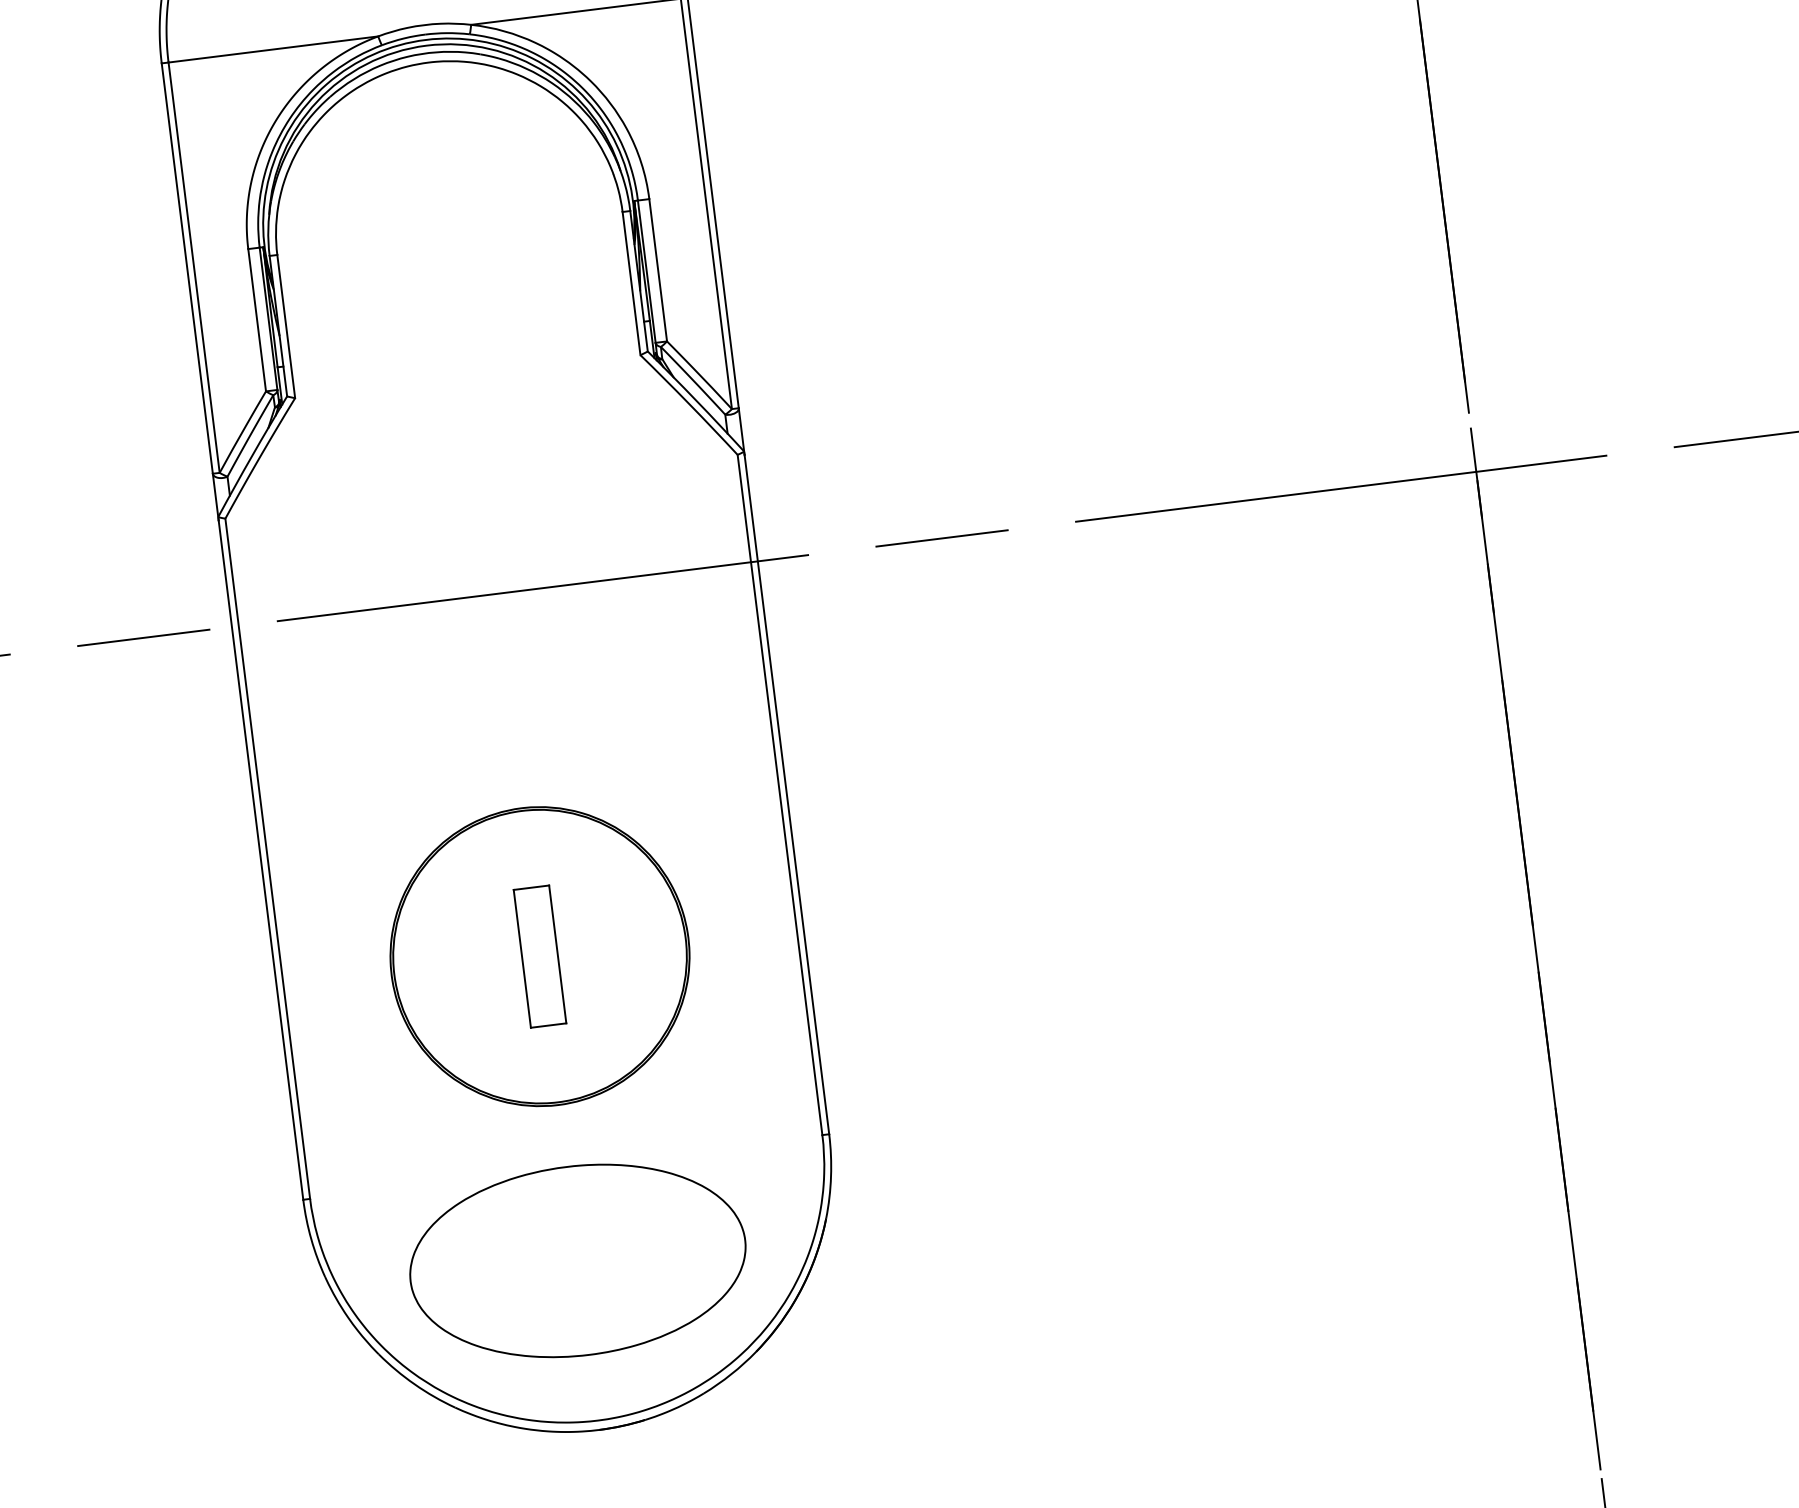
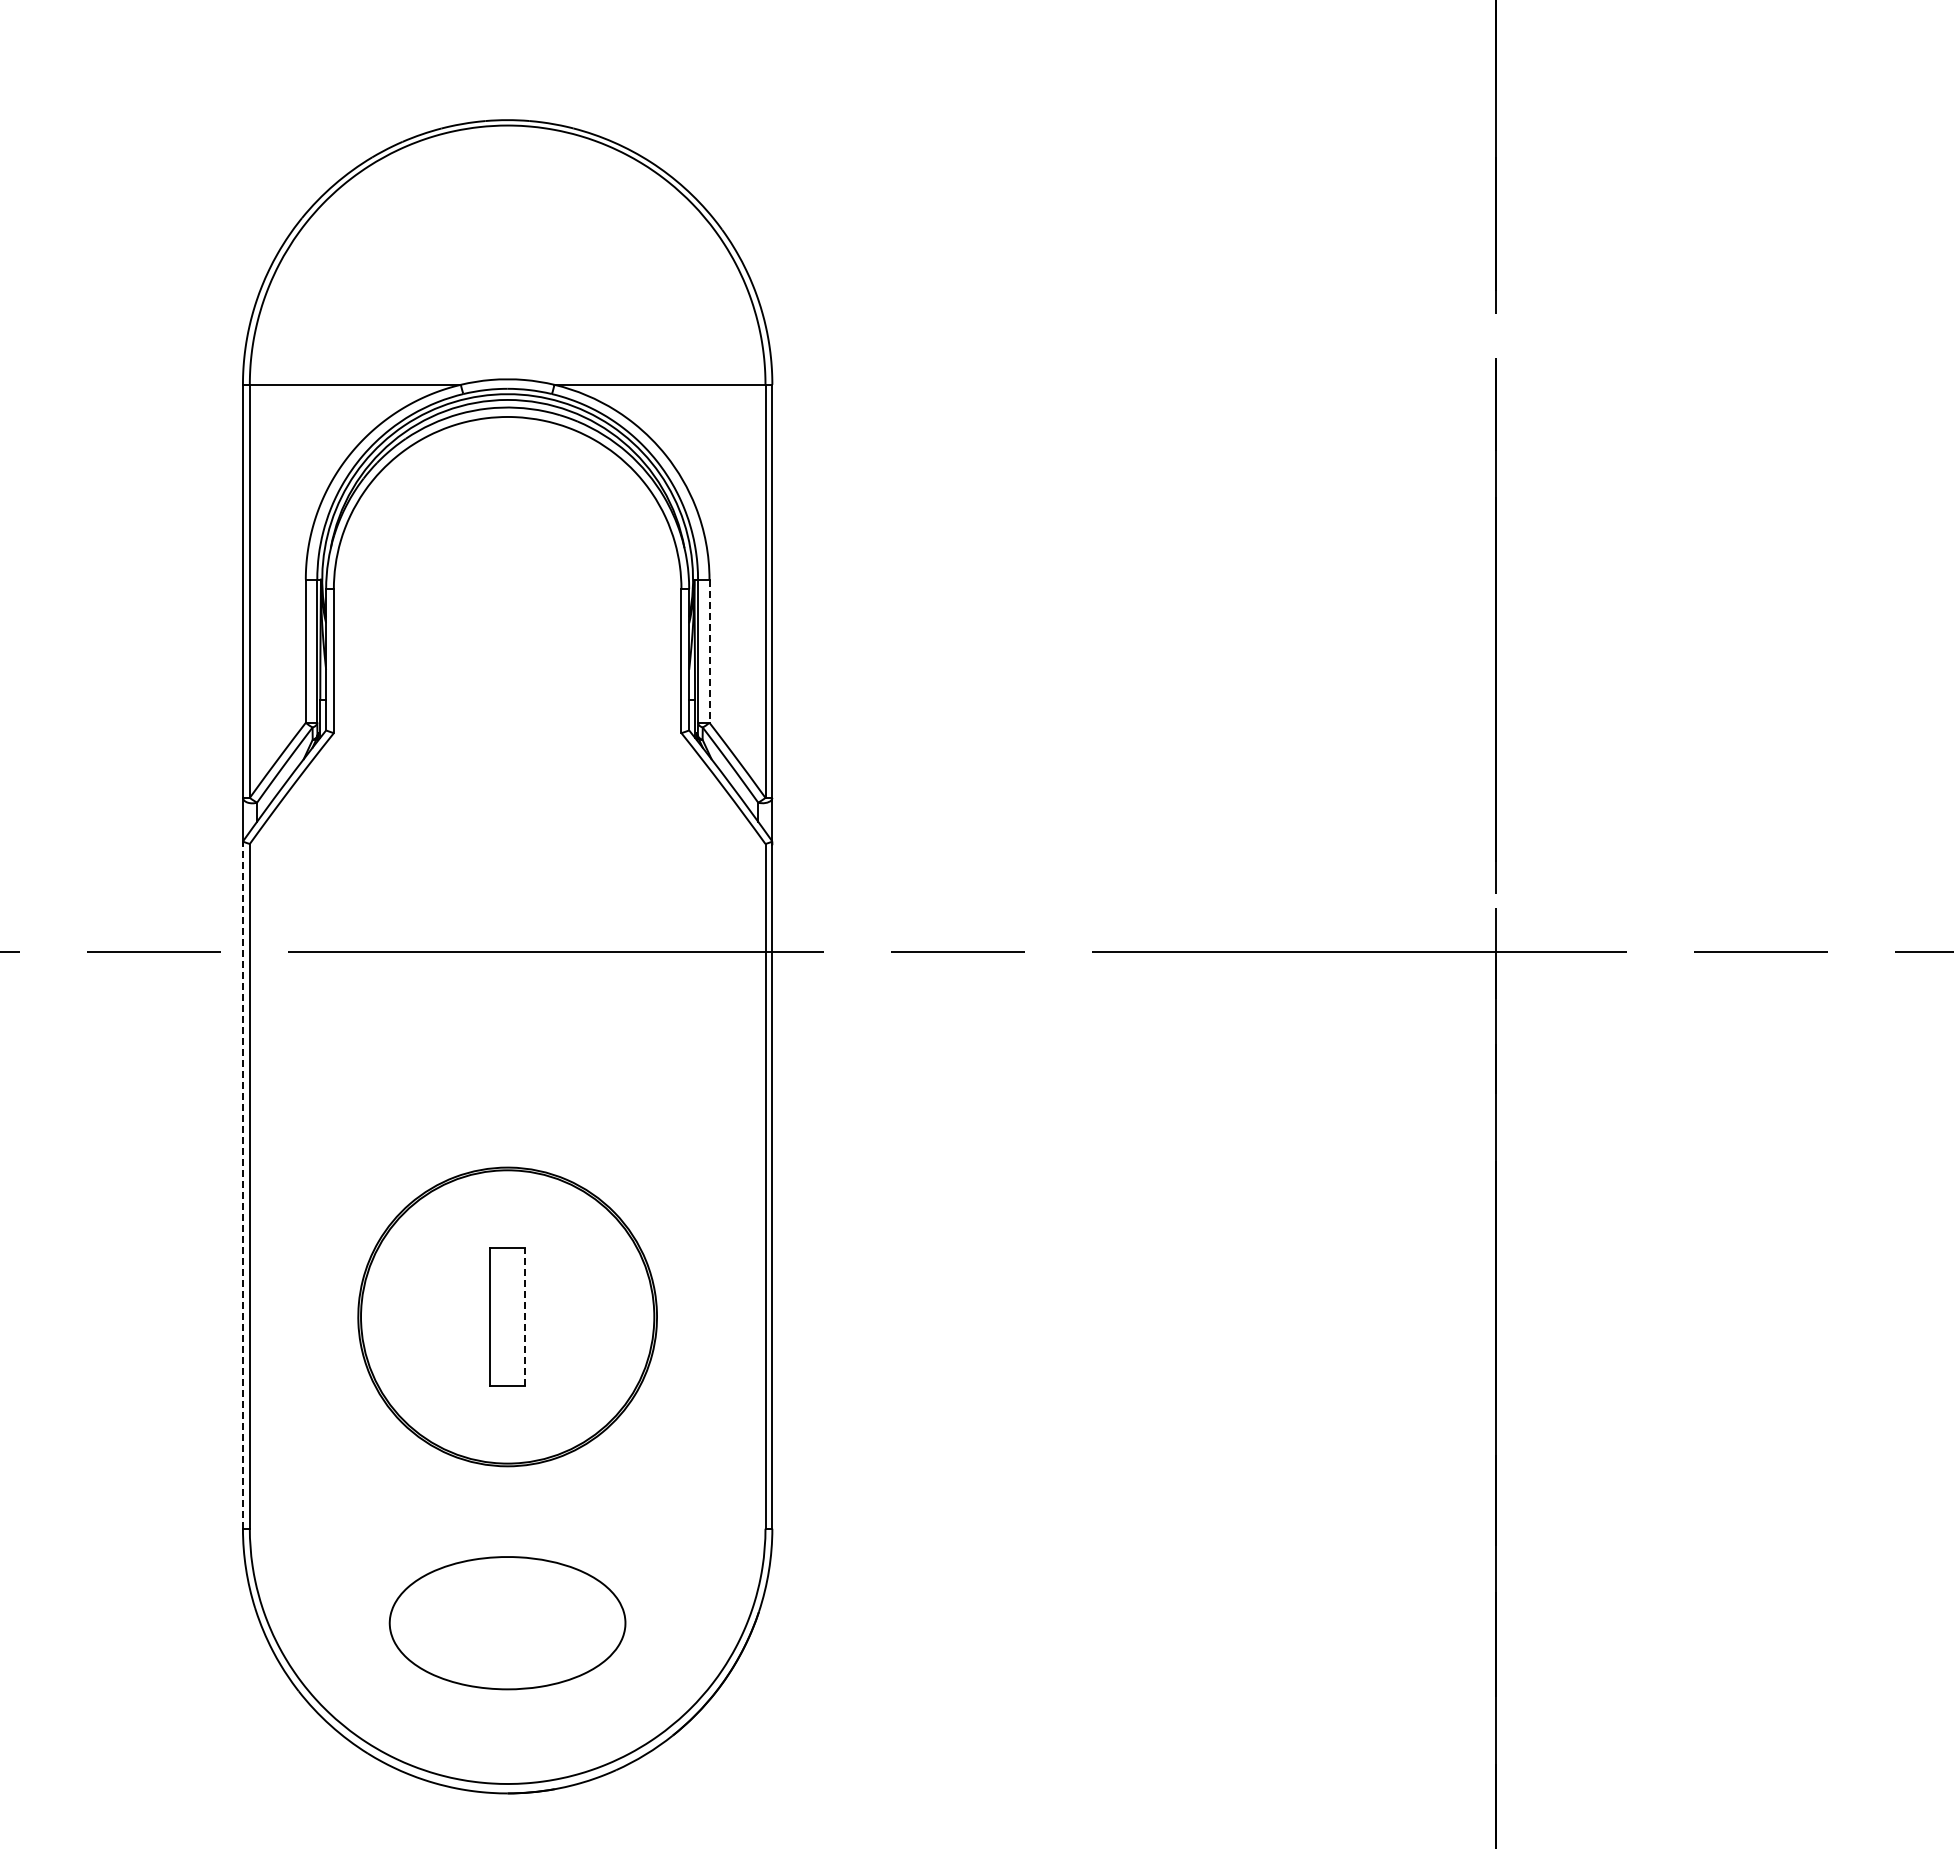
line: (658, 270) -> (709, 651), solid -> dashed
line: (260, 859) -> (242, 1186), solid -> dashed
line: (557, 953) -> (525, 1316), solid -> dashed
part: (577, 1260) -> (507, 1622), size x0.7

